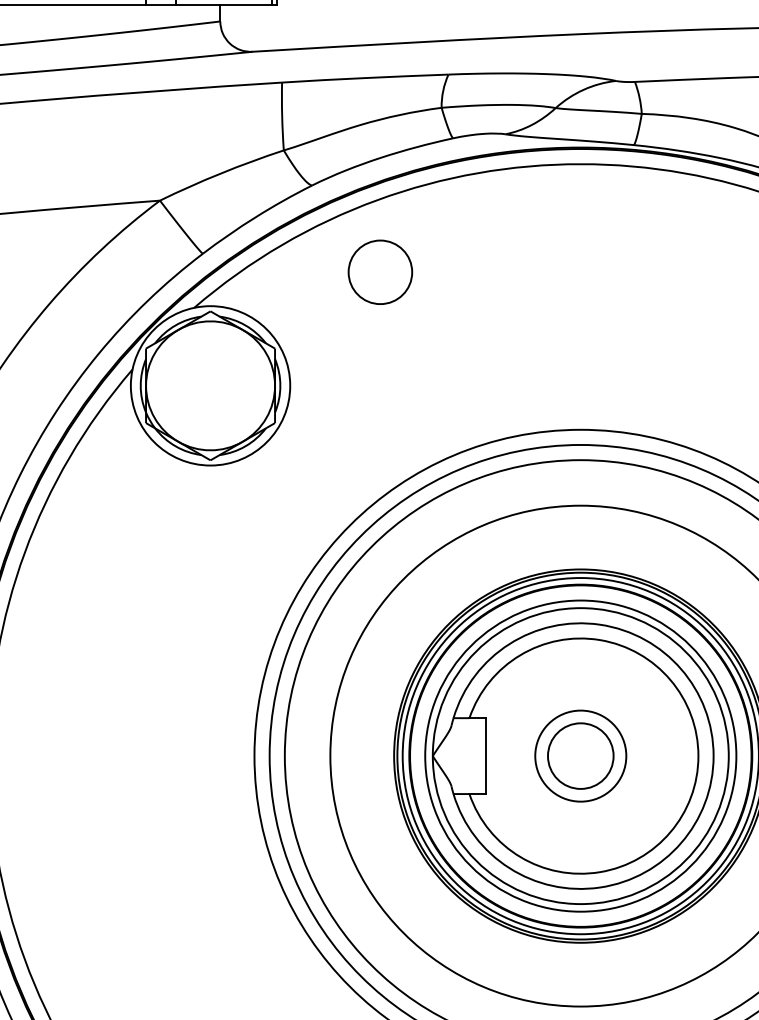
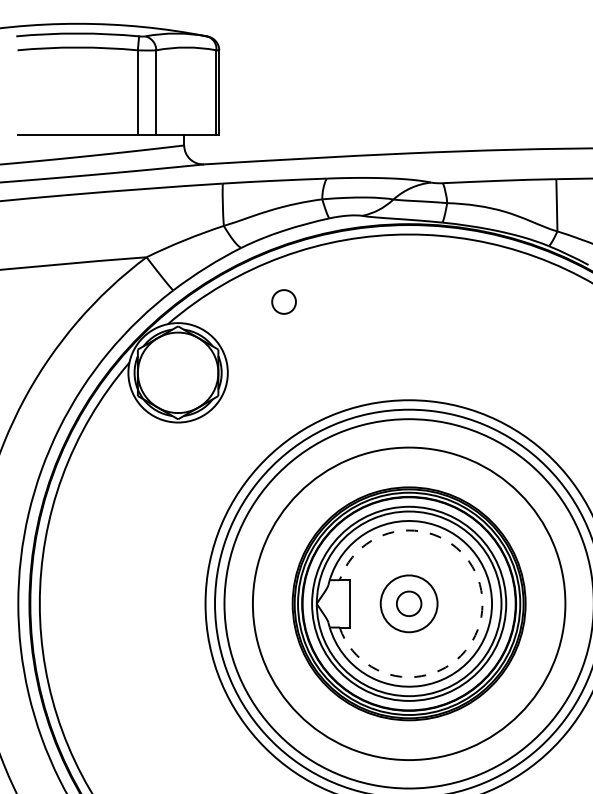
circle: (379, 271) -> (283, 301), size x0.6
circle: (579, 755) -> (408, 603), size x0.6
arc: (698, 755) -> (482, 603), solid -> dashed

